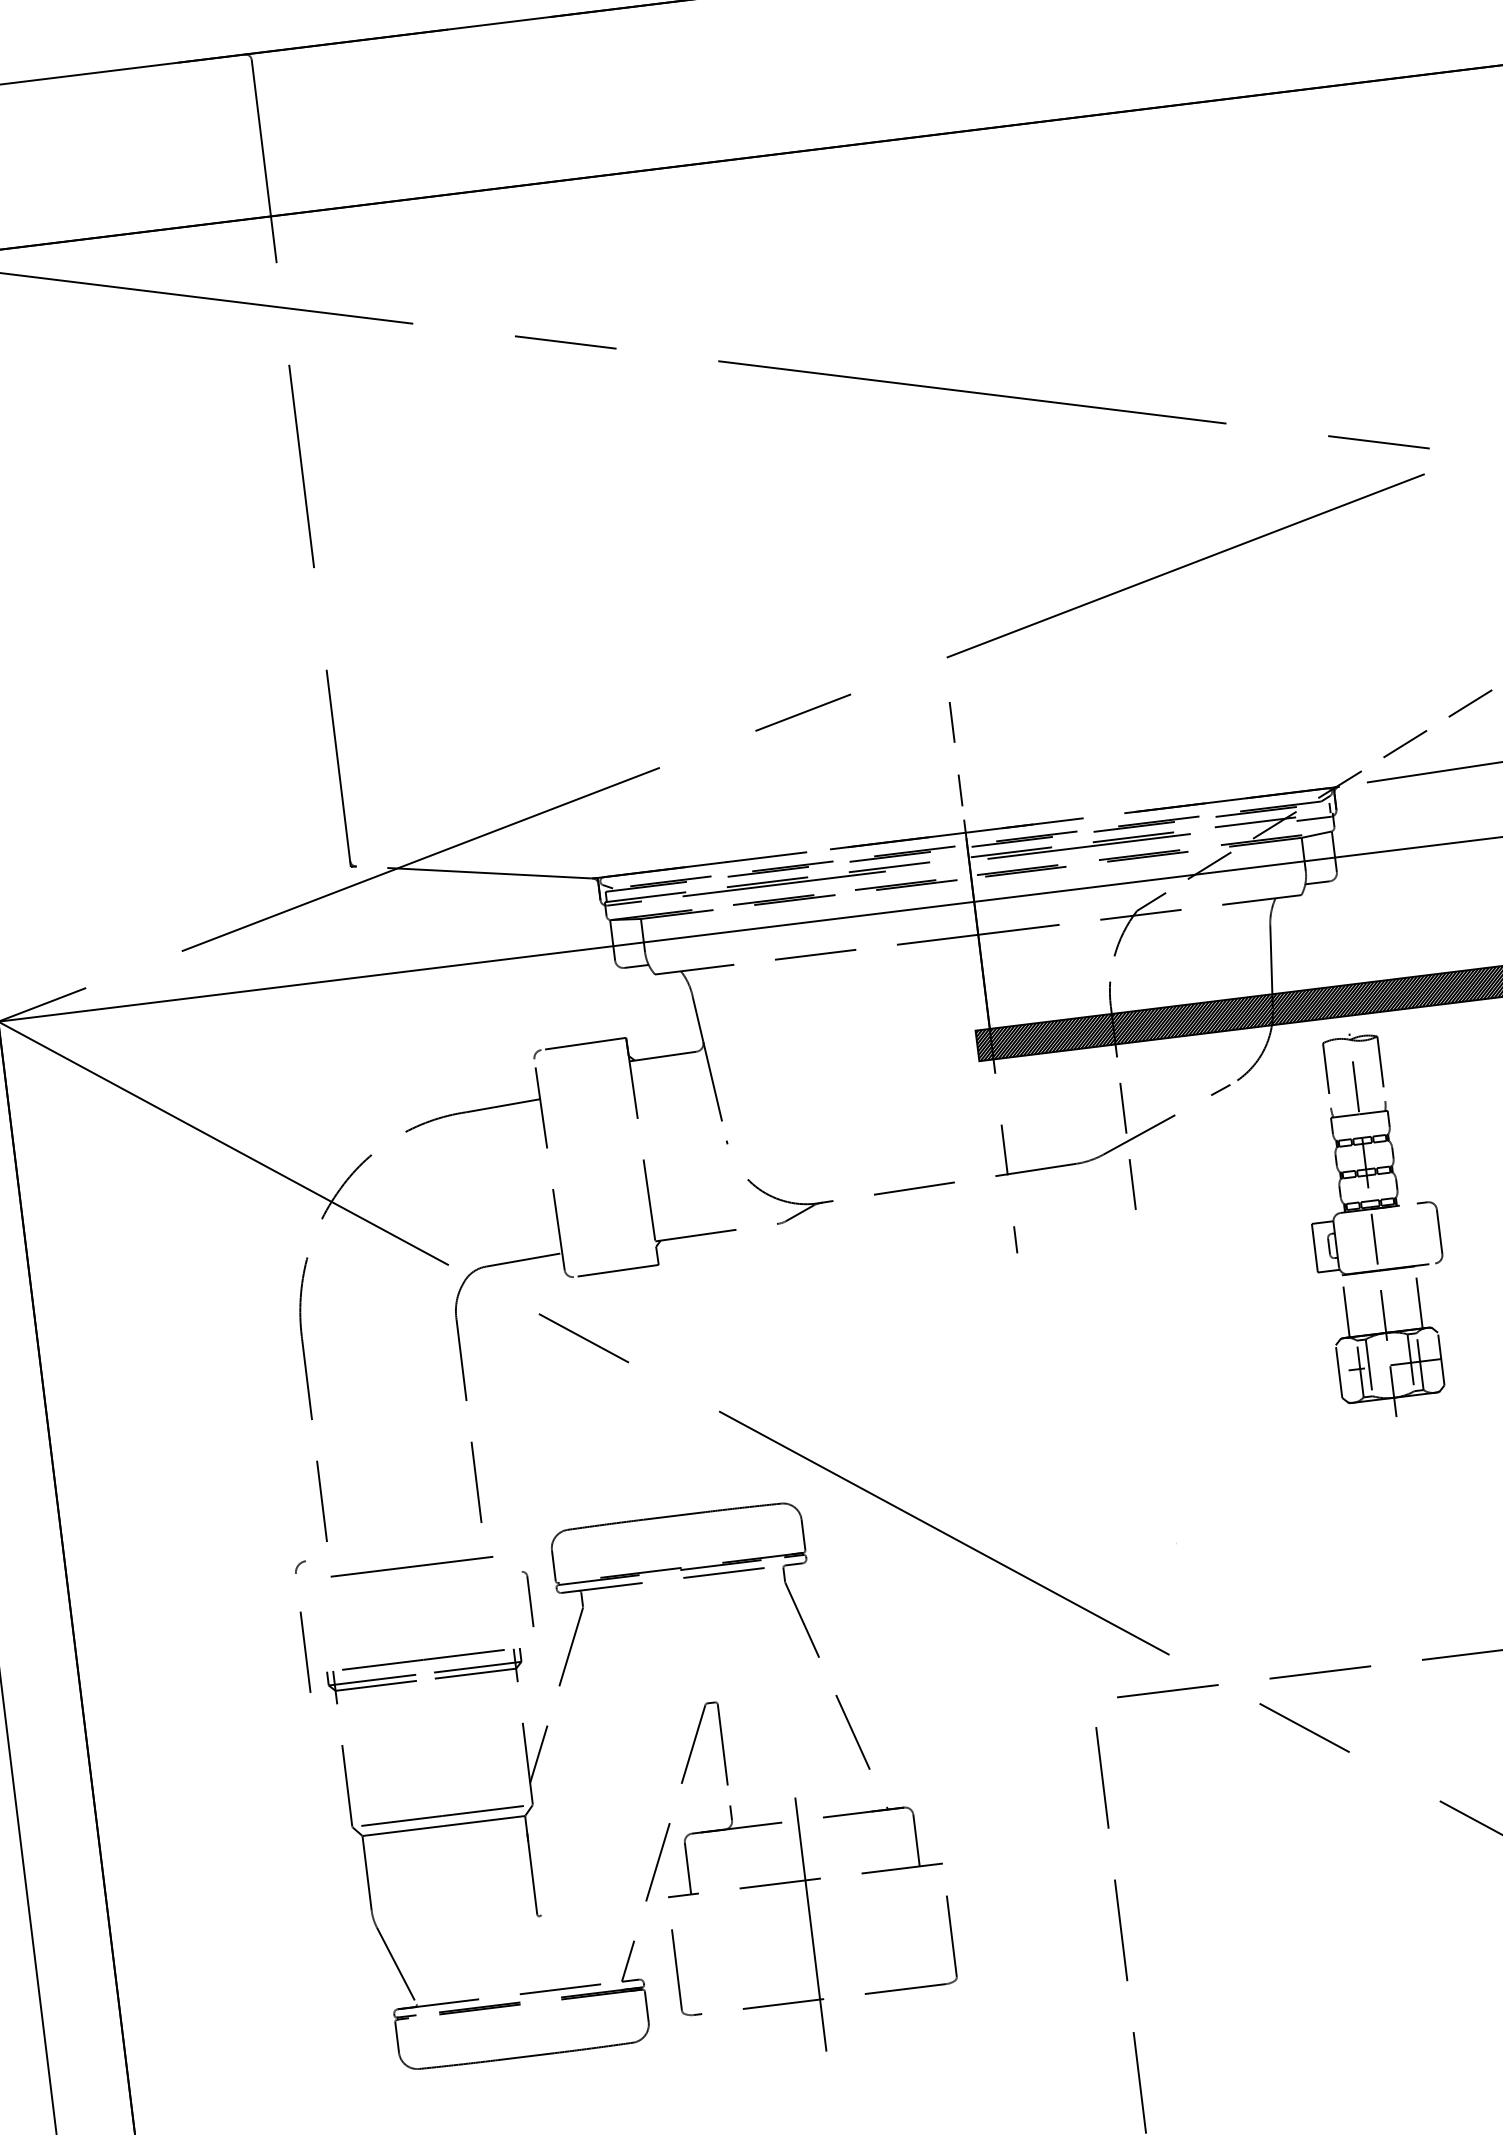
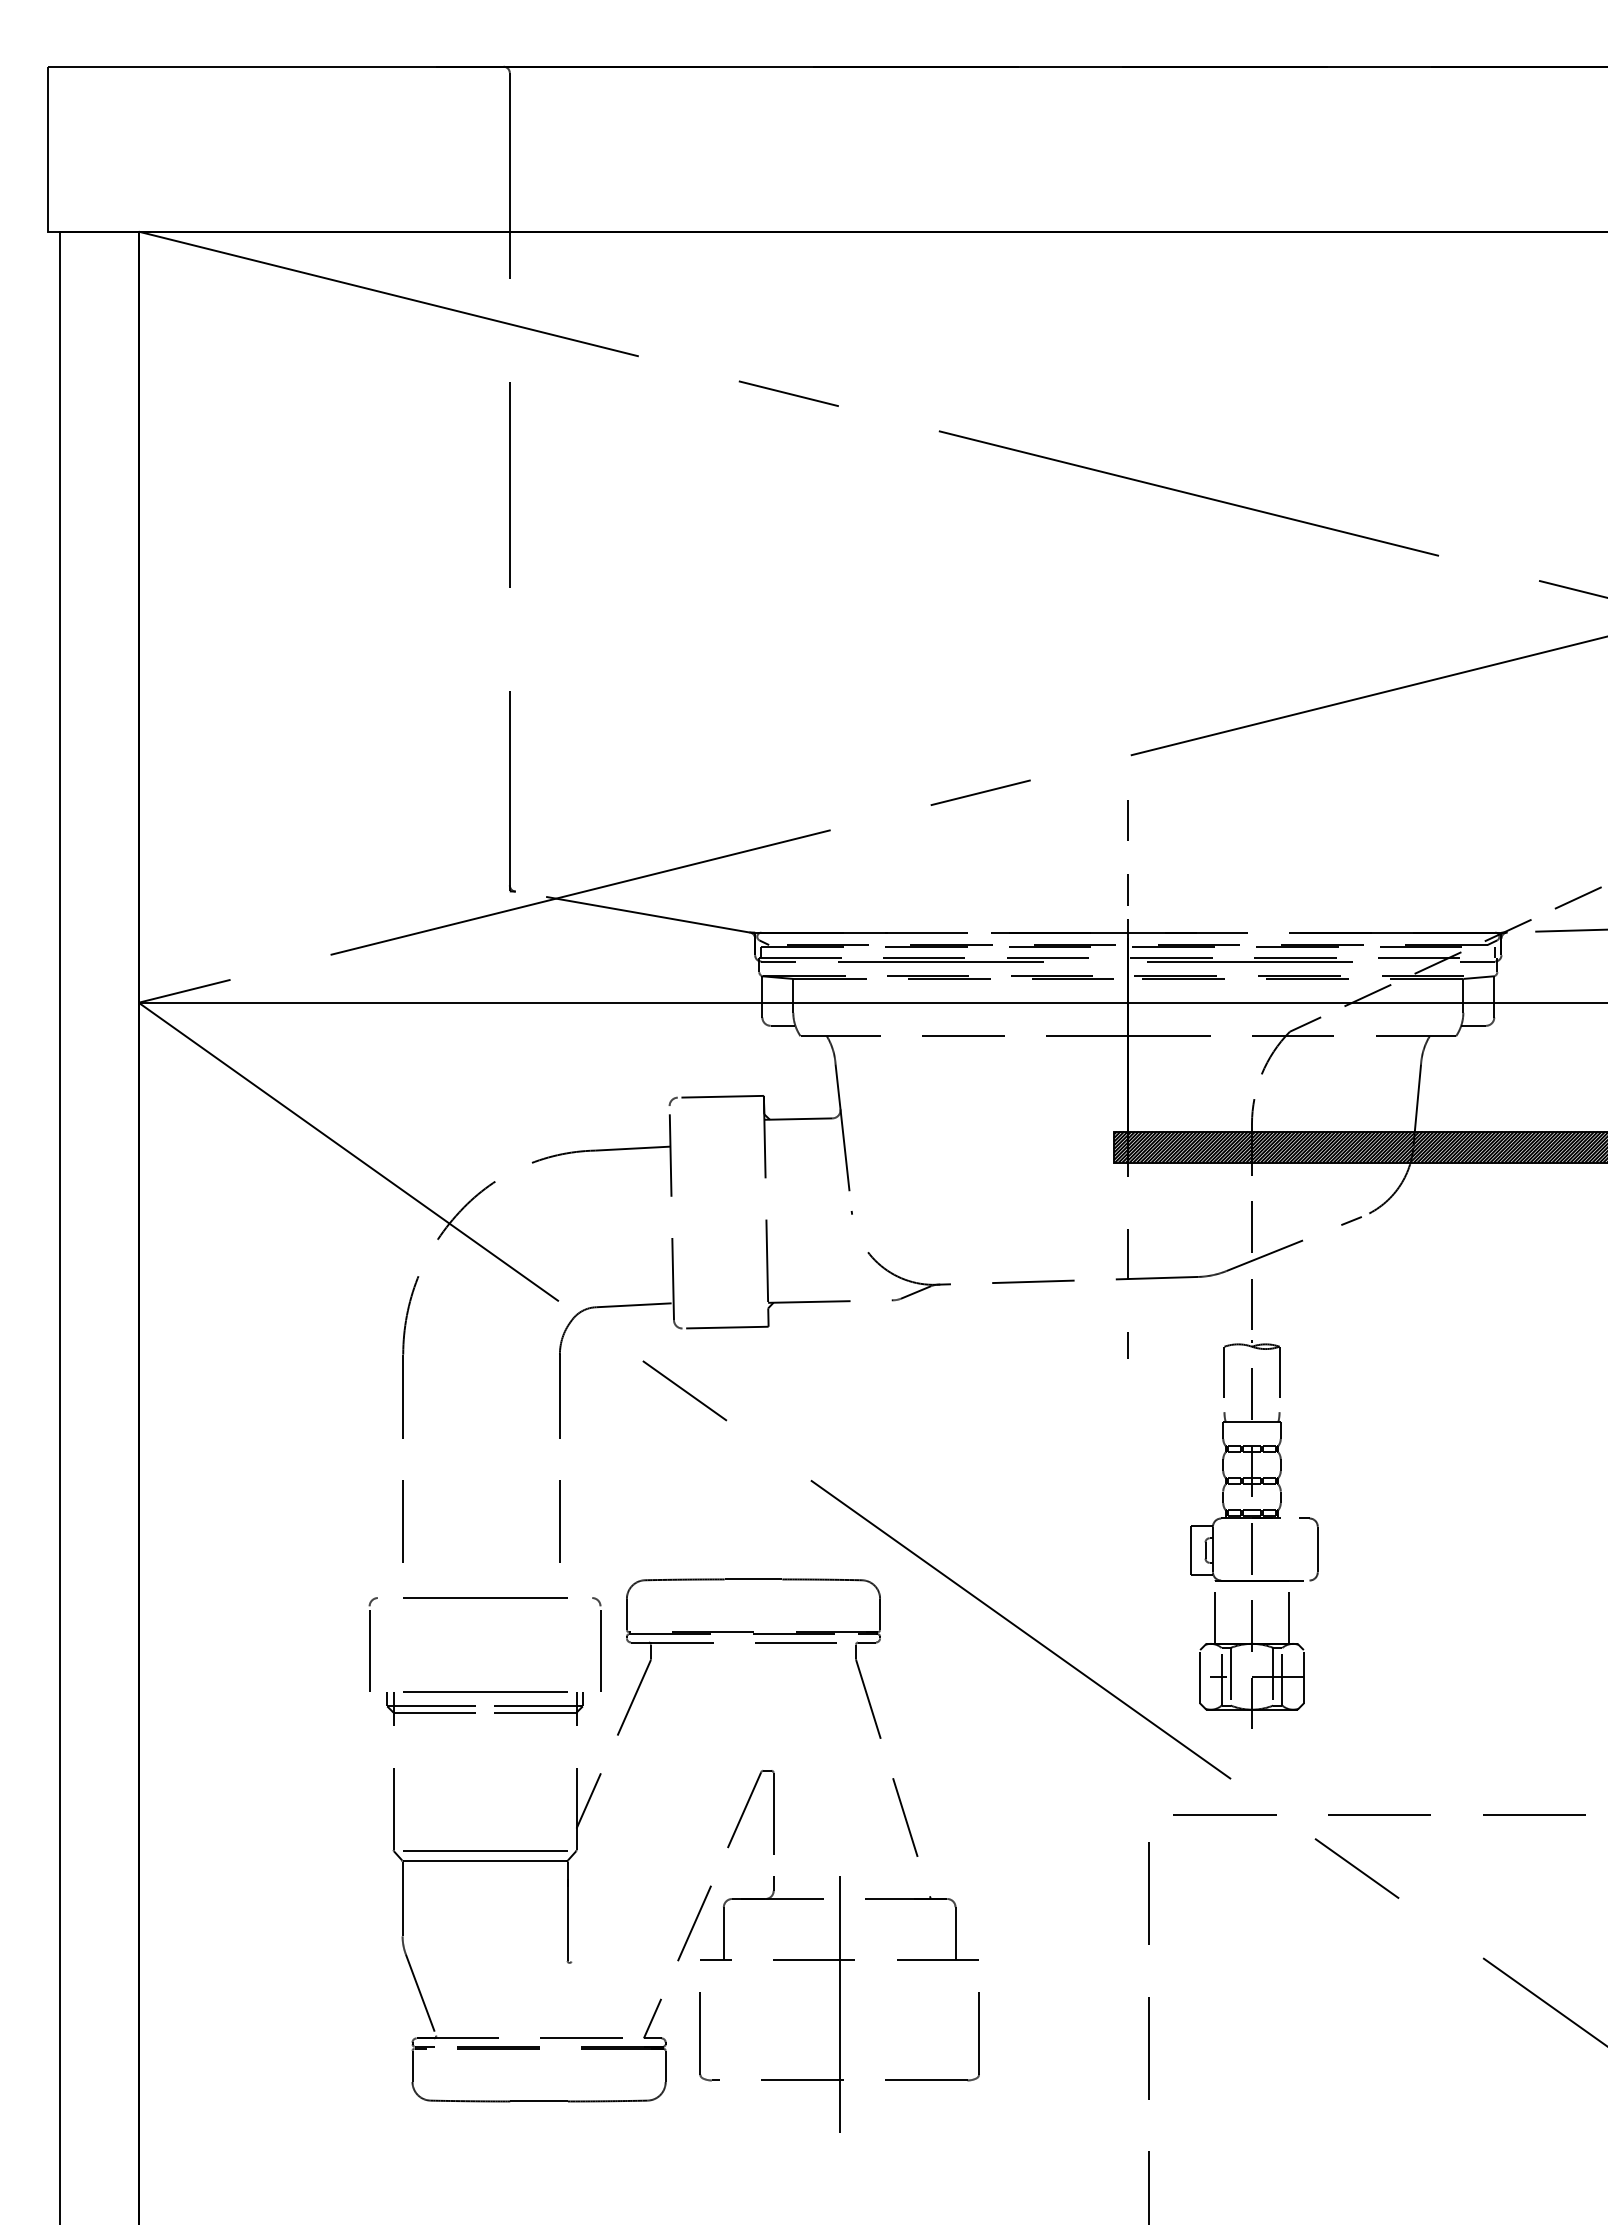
part: (1375, 1224) -> (1254, 1534), moved
part: (527, 1599) -> (596, 1644), size x1.67
part: (306, 1626) -> (372, 1644), size x0.71

